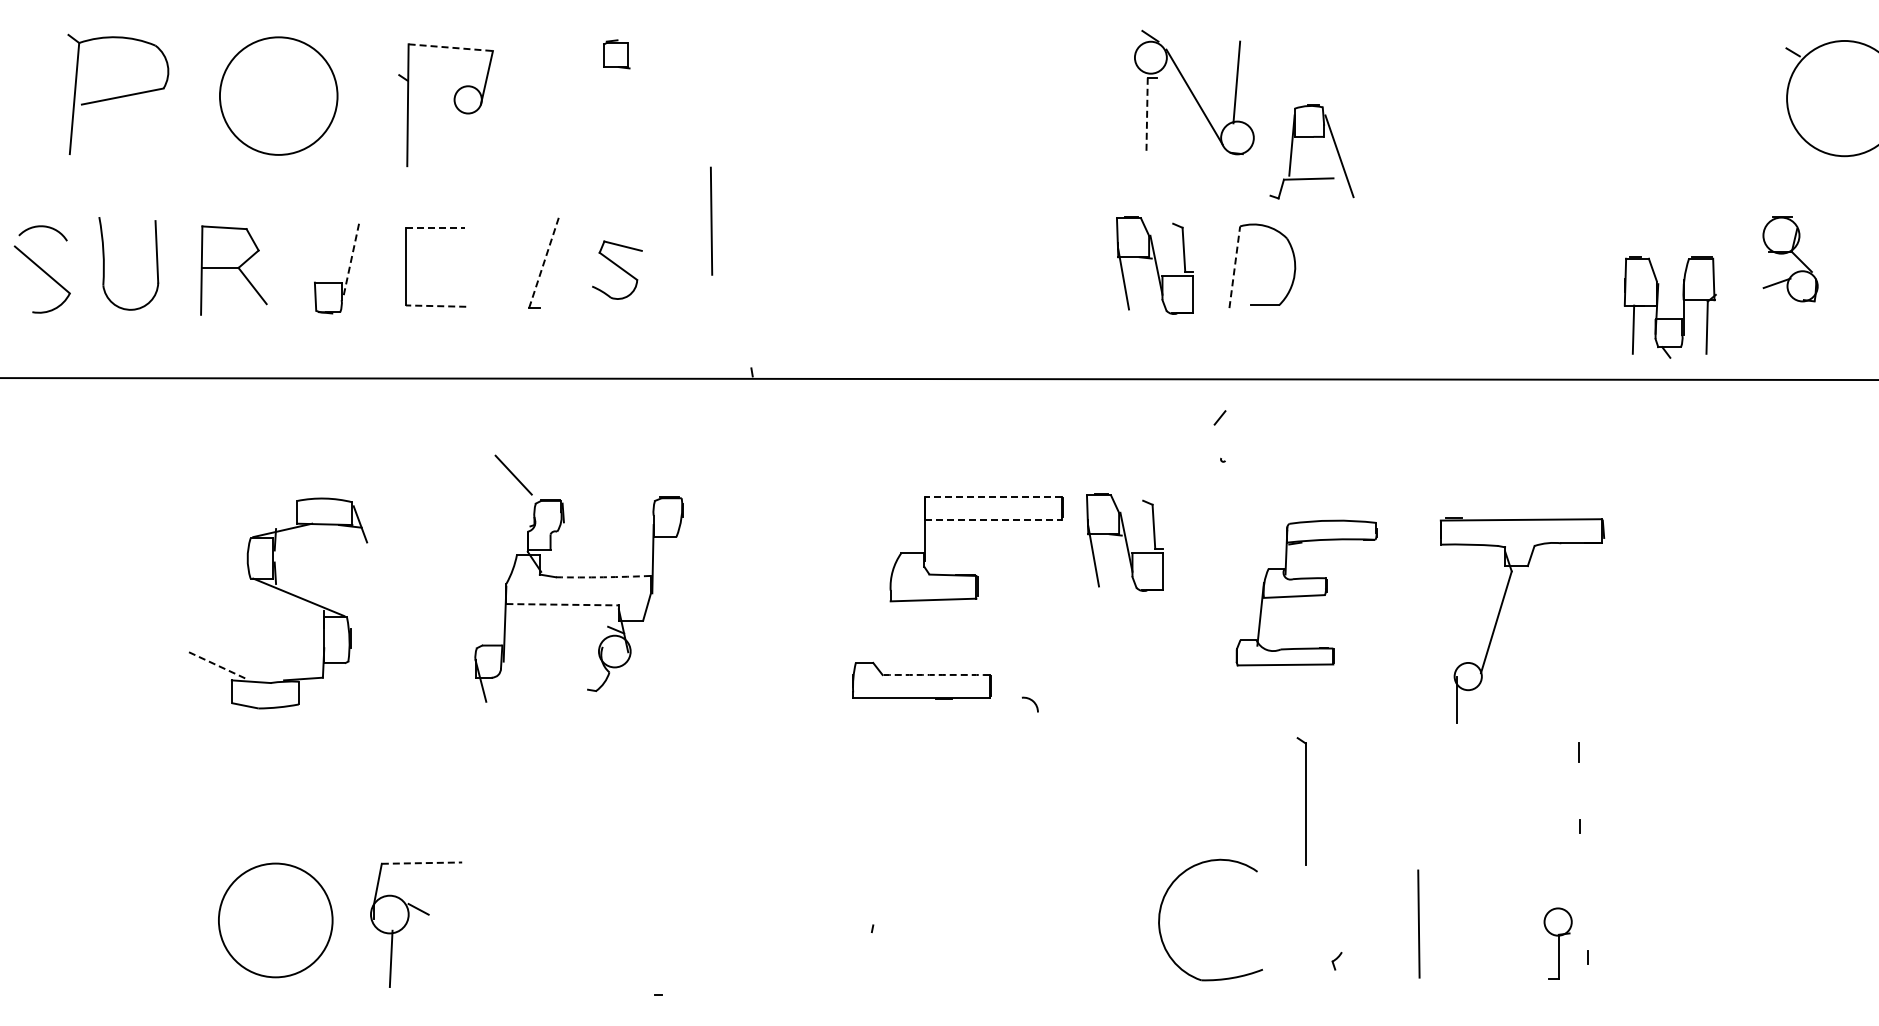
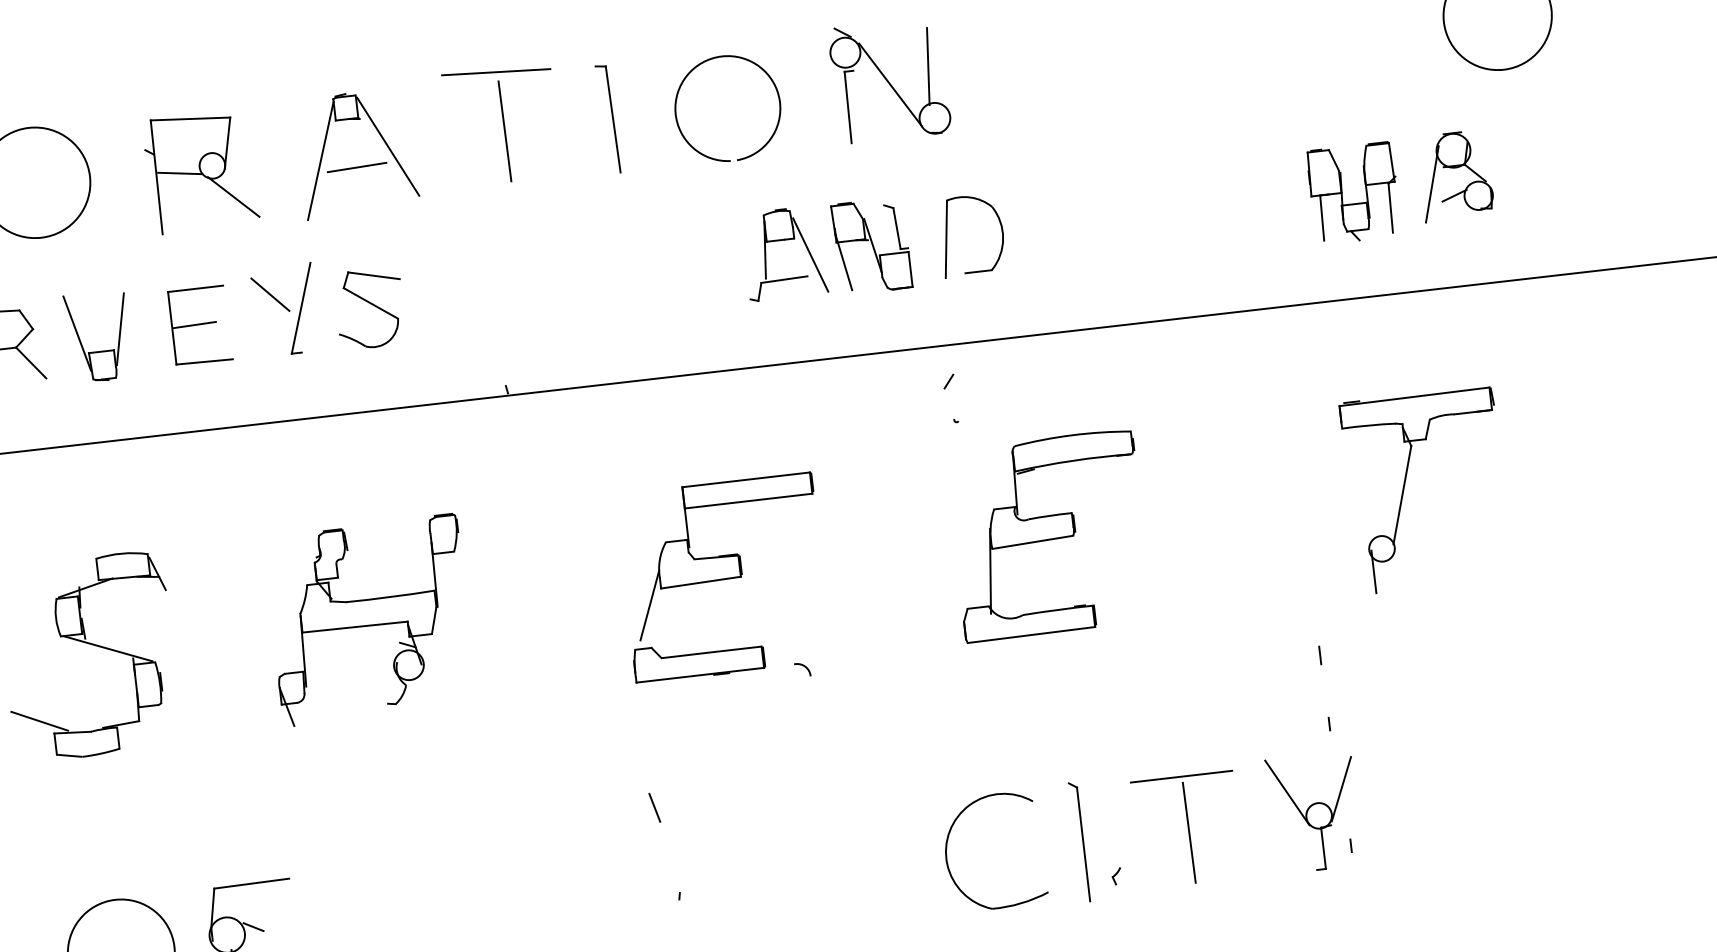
line: (779, 35) -> (496, 72), added
line: (451, 47) -> (191, 118), dashed -> solid
arc: (990, 56) -> (695, 68), added
part: (891, 98) -> (607, 118), added
line: (656, 100) -> (388, 146), added
line: (432, 103) -> (179, 173), added
line: (583, 107) -> (320, 160), added
line: (1147, 116) -> (848, 107), dashed -> solid
line: (620, 118) -> (356, 166), added
line: (486, 135) -> (233, 197), added
part: (1311, 137) -> (782, 240), moved
line: (711, 220) -> (504, 130), moved
line: (435, 227) -> (195, 288), dashed -> solid
line: (304, 260) -> (76, 333), added
line: (544, 260) -> (301, 307), dashed -> solid
line: (350, 261) -> (119, 329), dashed -> solid
line: (429, 265) -> (194, 324), added
line: (1234, 266) -> (946, 238), dashed -> solid
line: (1754, 268) -> (1431, 184), added
part: (617, 270) -> (370, 309), size x1.43
line: (435, 306) -> (204, 362), dashed -> solid
part: (1669, 318) -> (1354, 203), moved
line: (513, 474) -> (270, 294), moved
line: (993, 496) -> (745, 479), dashed -> solid
line: (994, 519) -> (749, 500), dashed -> solid
part: (1124, 542) -> (873, 508), removed
arc: (603, 577) -> (390, 597), dashed -> solid
part: (1306, 592) -> (1048, 535), size x1.43
line: (563, 604) -> (355, 626), dashed -> solid
part: (1499, 616) -> (1404, 489), moved
line: (876, 617) -> (649, 605), added
line: (217, 665) -> (39, 721), dashed -> solid
arc: (936, 674) -> (711, 651), dashed -> solid
part: (1301, 801) -> (1079, 842), moved
line: (857, 831) -> (655, 807), added
line: (422, 863) -> (252, 883), dashed -> solid
line: (1417, 863) -> (1181, 776), added
line: (1526, 893) -> (1286, 792), added
line: (1584, 896) -> (1340, 789), added

